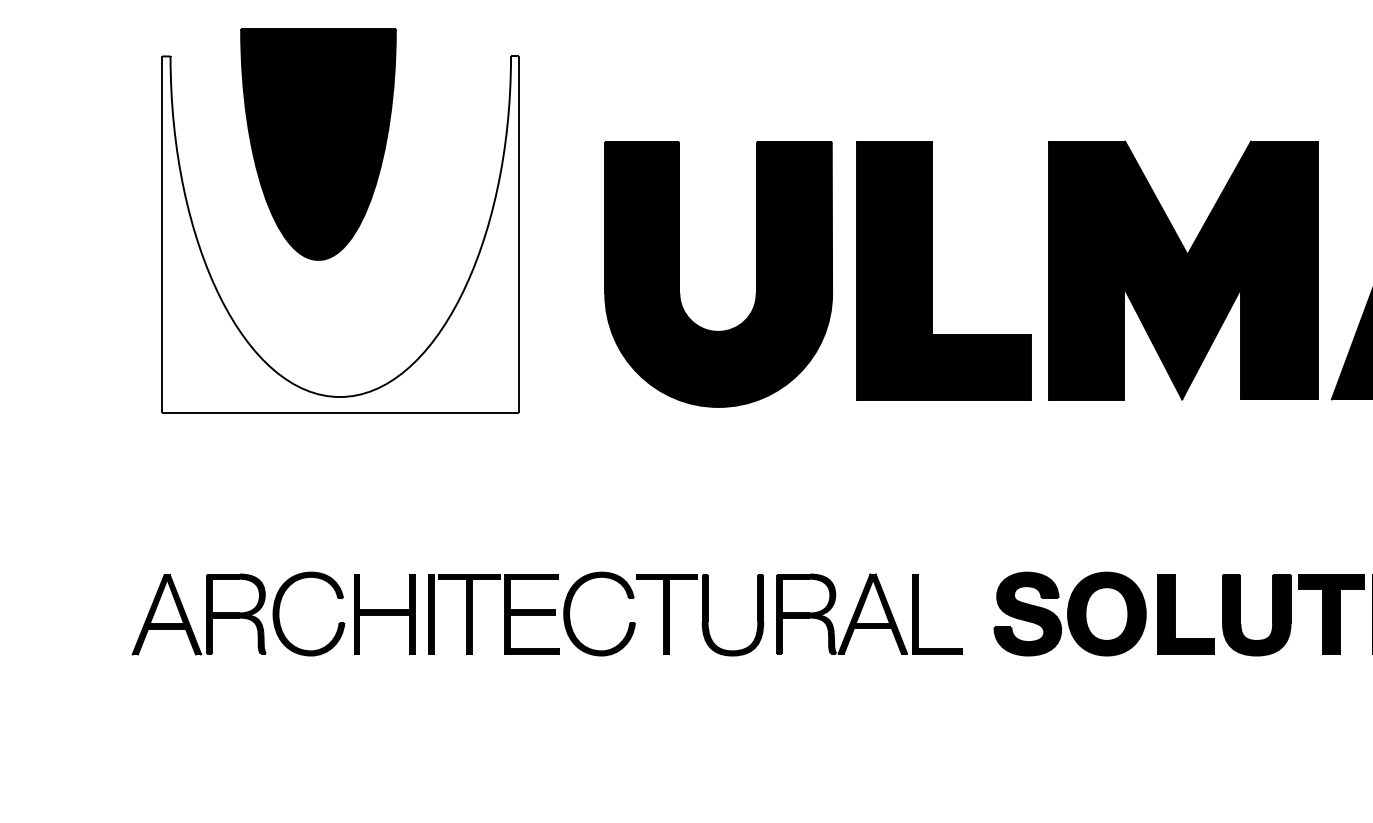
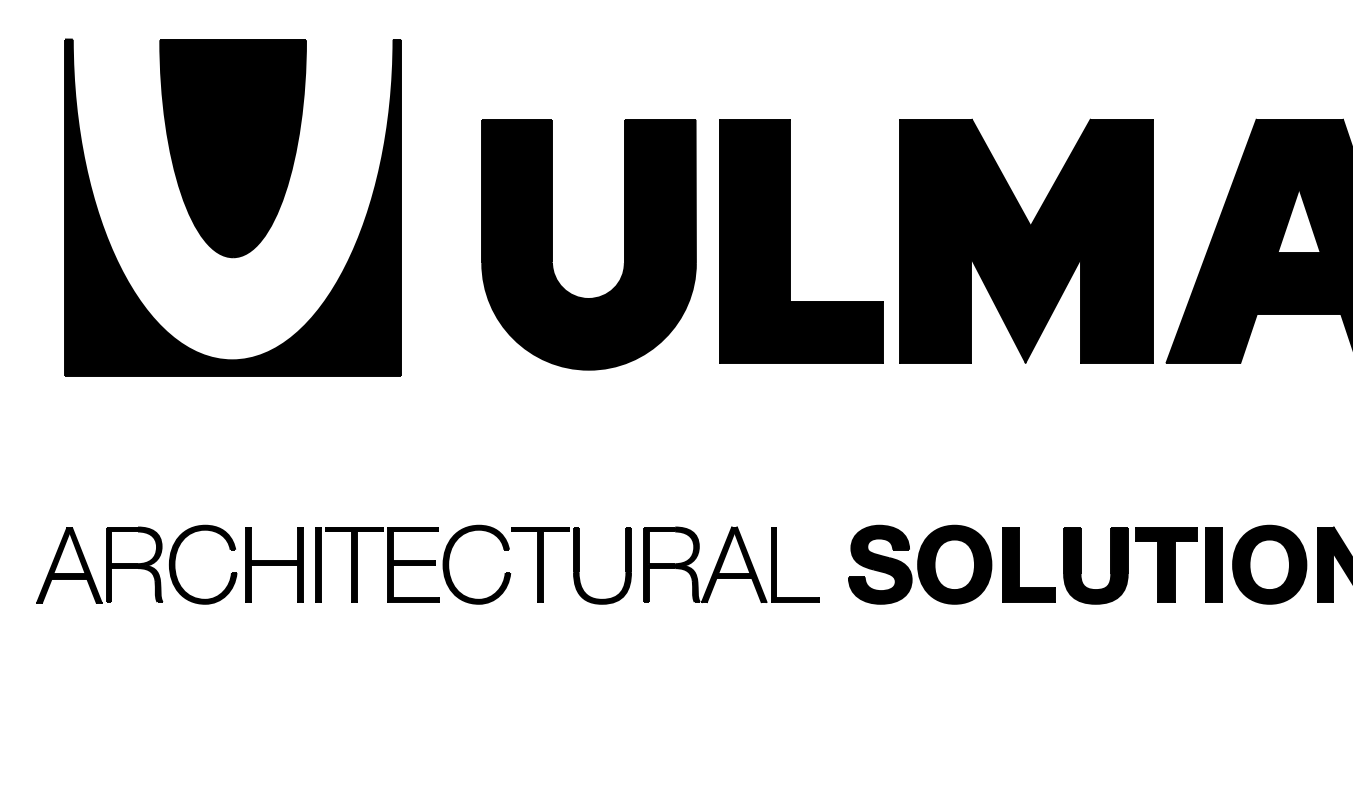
part: (317, 144) -> (232, 148), moved
fill: (340, 234) -> (232, 207), added

